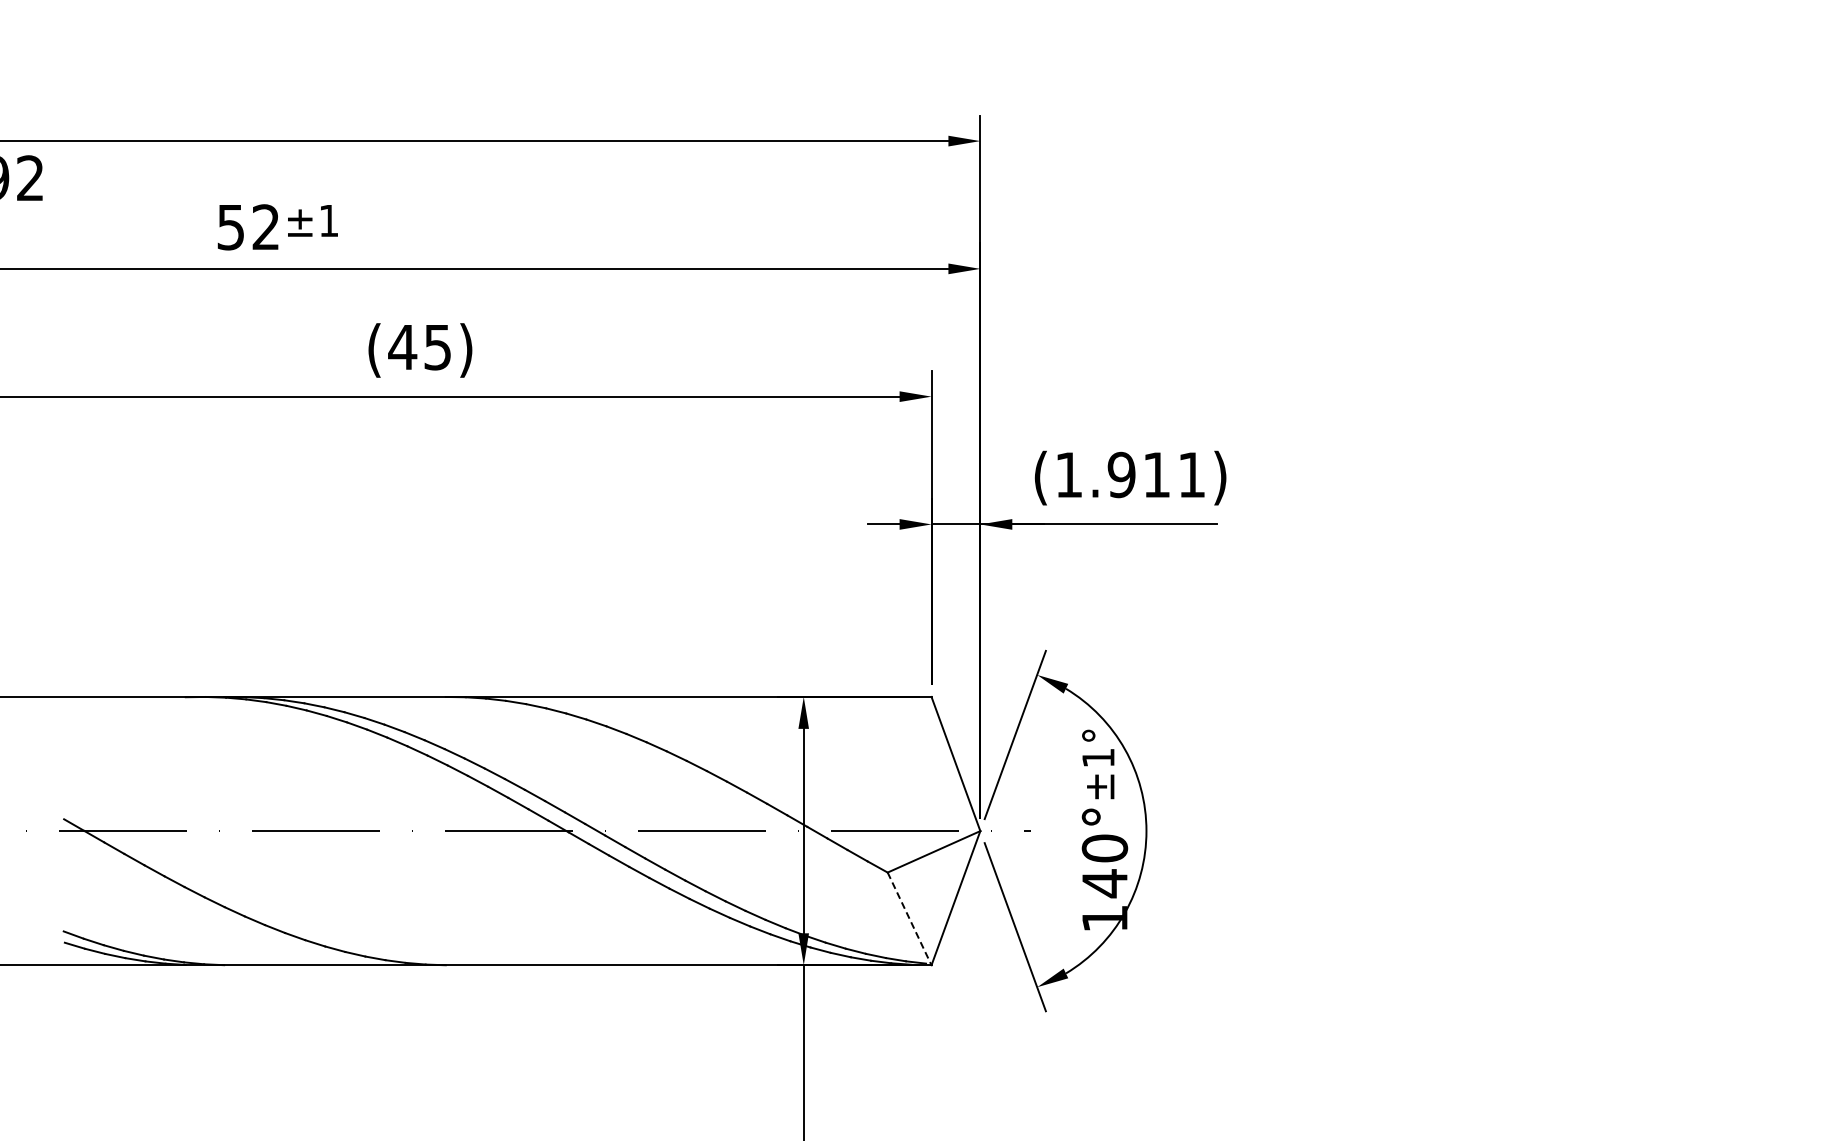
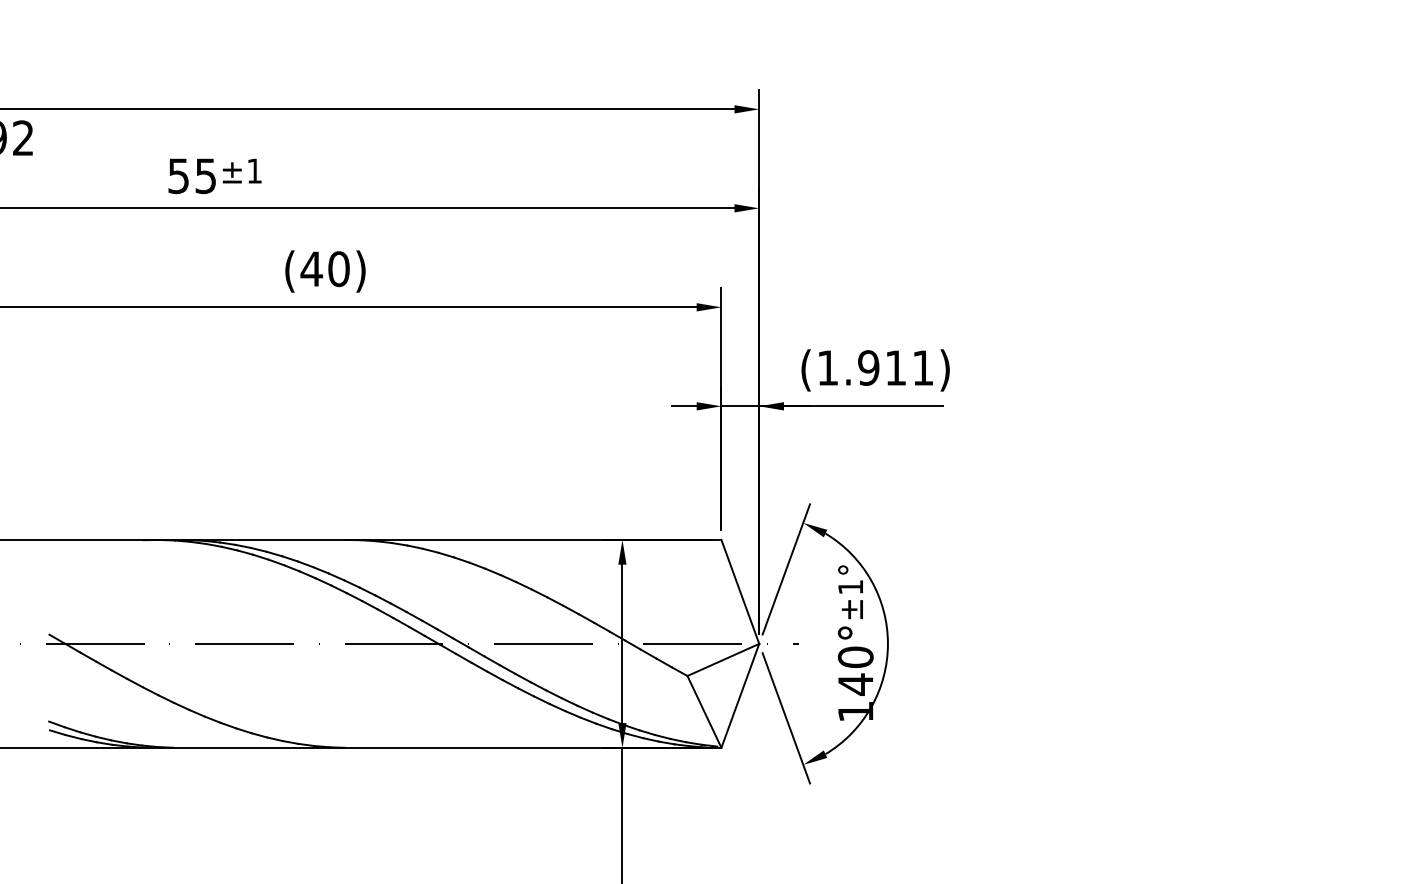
text: (265, 227) -> (205, 176), 52 -> 55
text: (437, 347) -> (338, 269), (45) -> (40)
line: (909, 919) -> (704, 712), dashed -> solid

